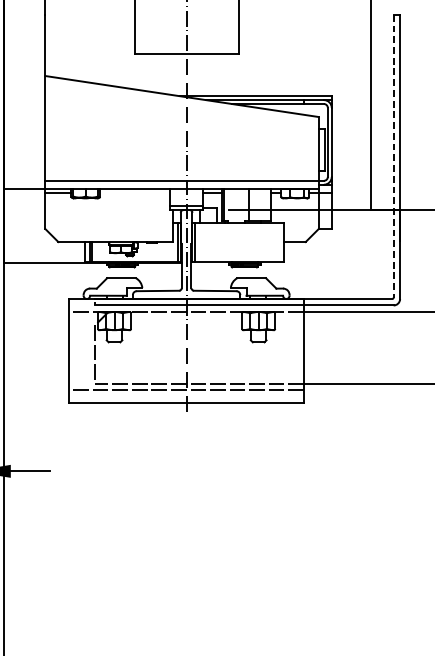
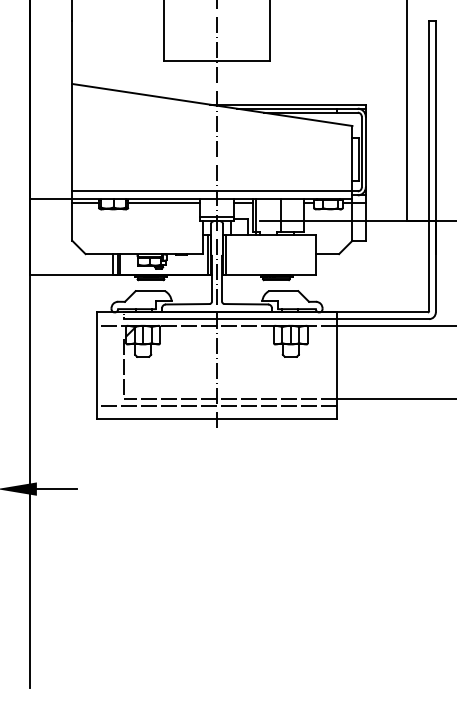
line: (393, 156) -> (429, 166), dashed -> solid
line: (135, 192) -> (164, 203), added

